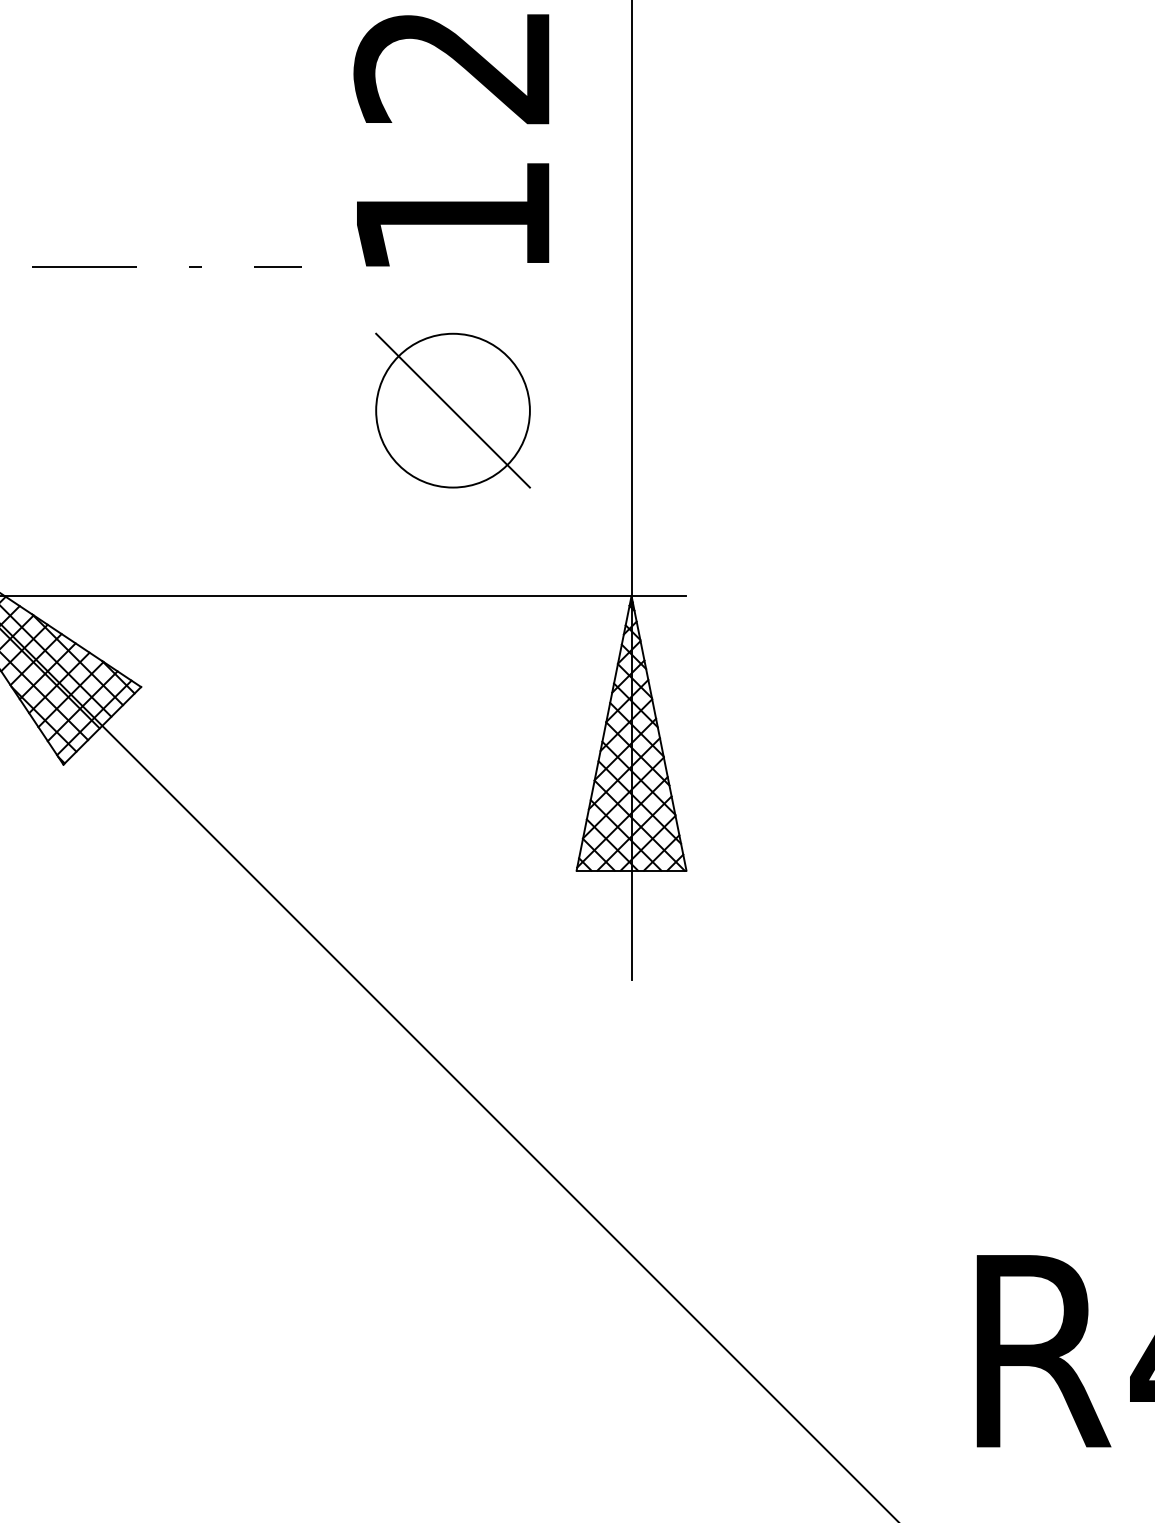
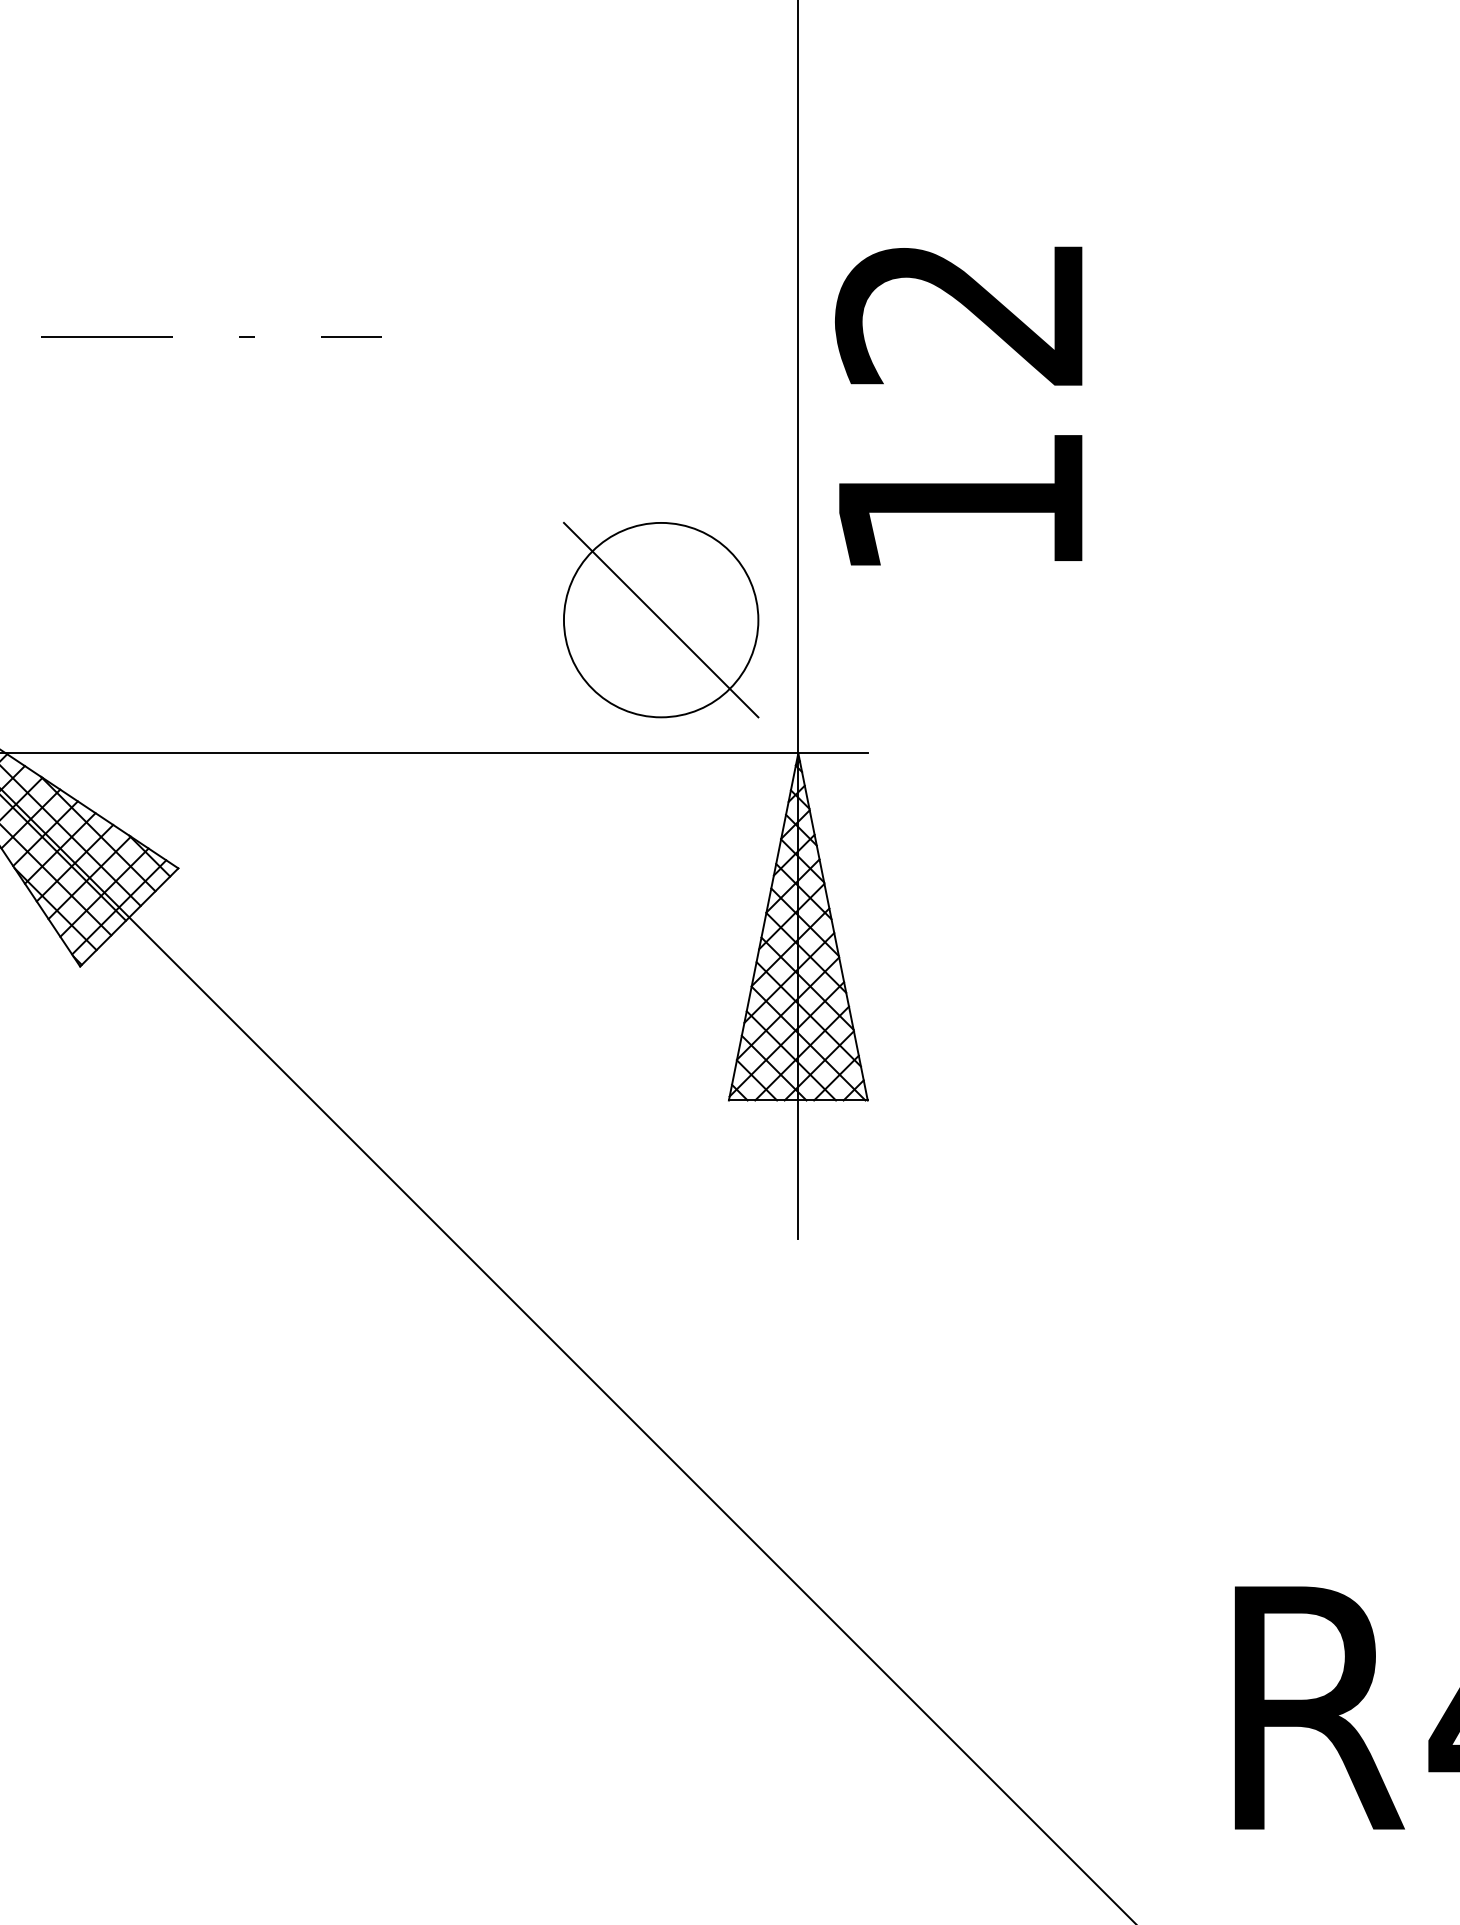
text: (451, 140) -> (958, 406), moved
part: (452, 410) -> (660, 619), moved

